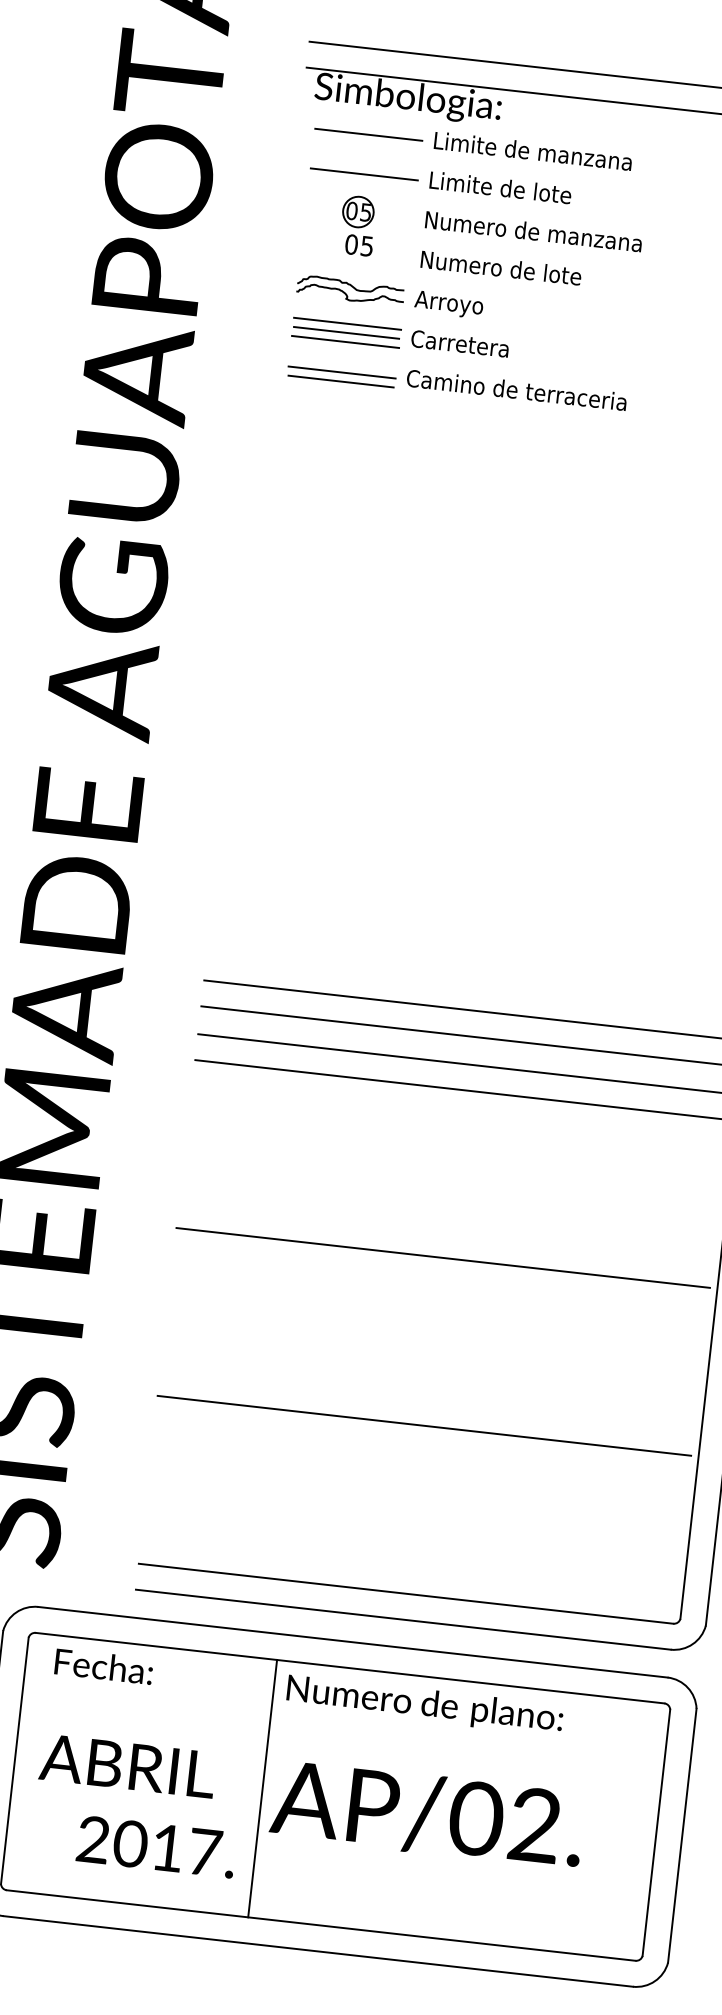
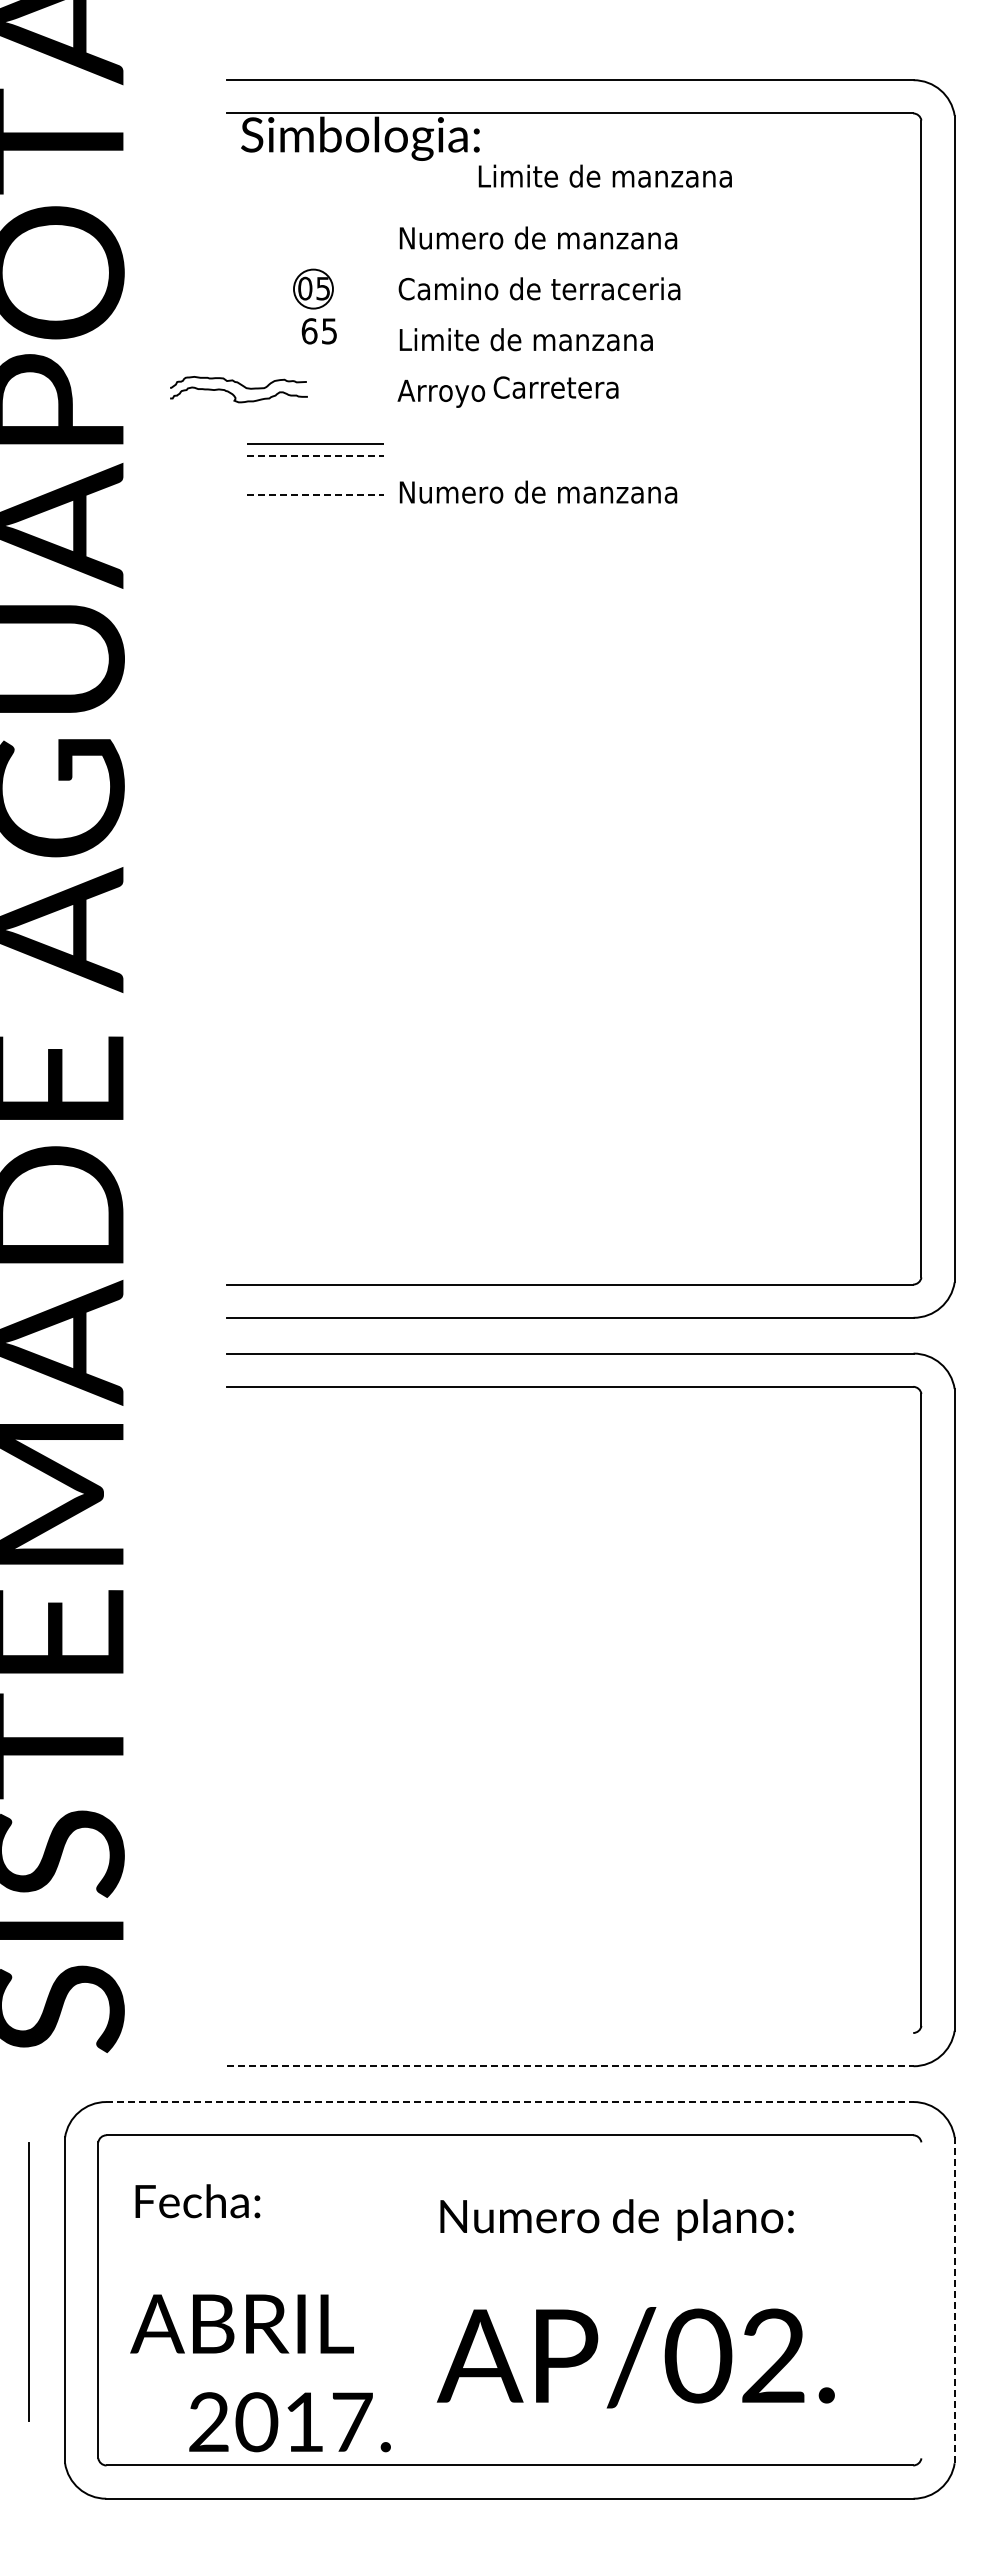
line: (368, 134) -> (315, 189), removed
text: (532, 150) -> (604, 175), moved
line: (364, 174) -> (315, 240), removed
text: (539, 191) -> (539, 237), Limite de lote -> Numero de manzana
text: (534, 231) -> (539, 288), Numero de manzana -> Camino de terraceria
text: (351, 244) -> (309, 331), 05 -> 65
text: (520, 270) -> (527, 339), Numero de lote -> Limite de manzana
part: (350, 290) -> (238, 389), moved
line: (347, 324) -> (315, 432), removed
line: (345, 341) -> (315, 455), solid -> dashed
text: (459, 343) -> (555, 387), moved
line: (342, 372) -> (315, 494), solid -> dashed
line: (340, 381) -> (315, 506), removed
text: (516, 389) -> (539, 491), Camino de terraceria -> Numero de manzana
line: (443, 1258) -> (569, 1602), removed
line: (424, 1425) -> (569, 1817), removed
line: (406, 1594) -> (570, 2033), removed
line: (403, 1619) -> (570, 2066), solid -> dashed
line: (352, 1642) -> (509, 2102), solid -> dashed
text: (142, 1763) -> (260, 2318), moved
text: (432, 1772) -> (635, 2303), moved
line: (262, 1788) -> (416, 2300), removed
line: (656, 1832) -> (921, 2300), removed
line: (682, 1835) -> (954, 2300), solid -> dashed

